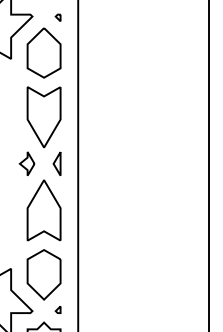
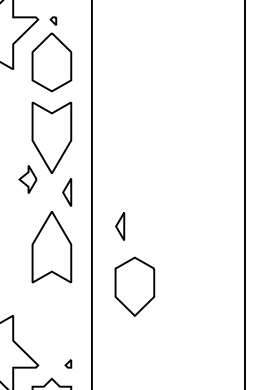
part: (58, 17) -> (53, 20), moved
part: (26, 163) -> (27, 179), moved
part: (102, 192) -> (120, 226), added
part: (43, 274) -> (134, 286), moved

